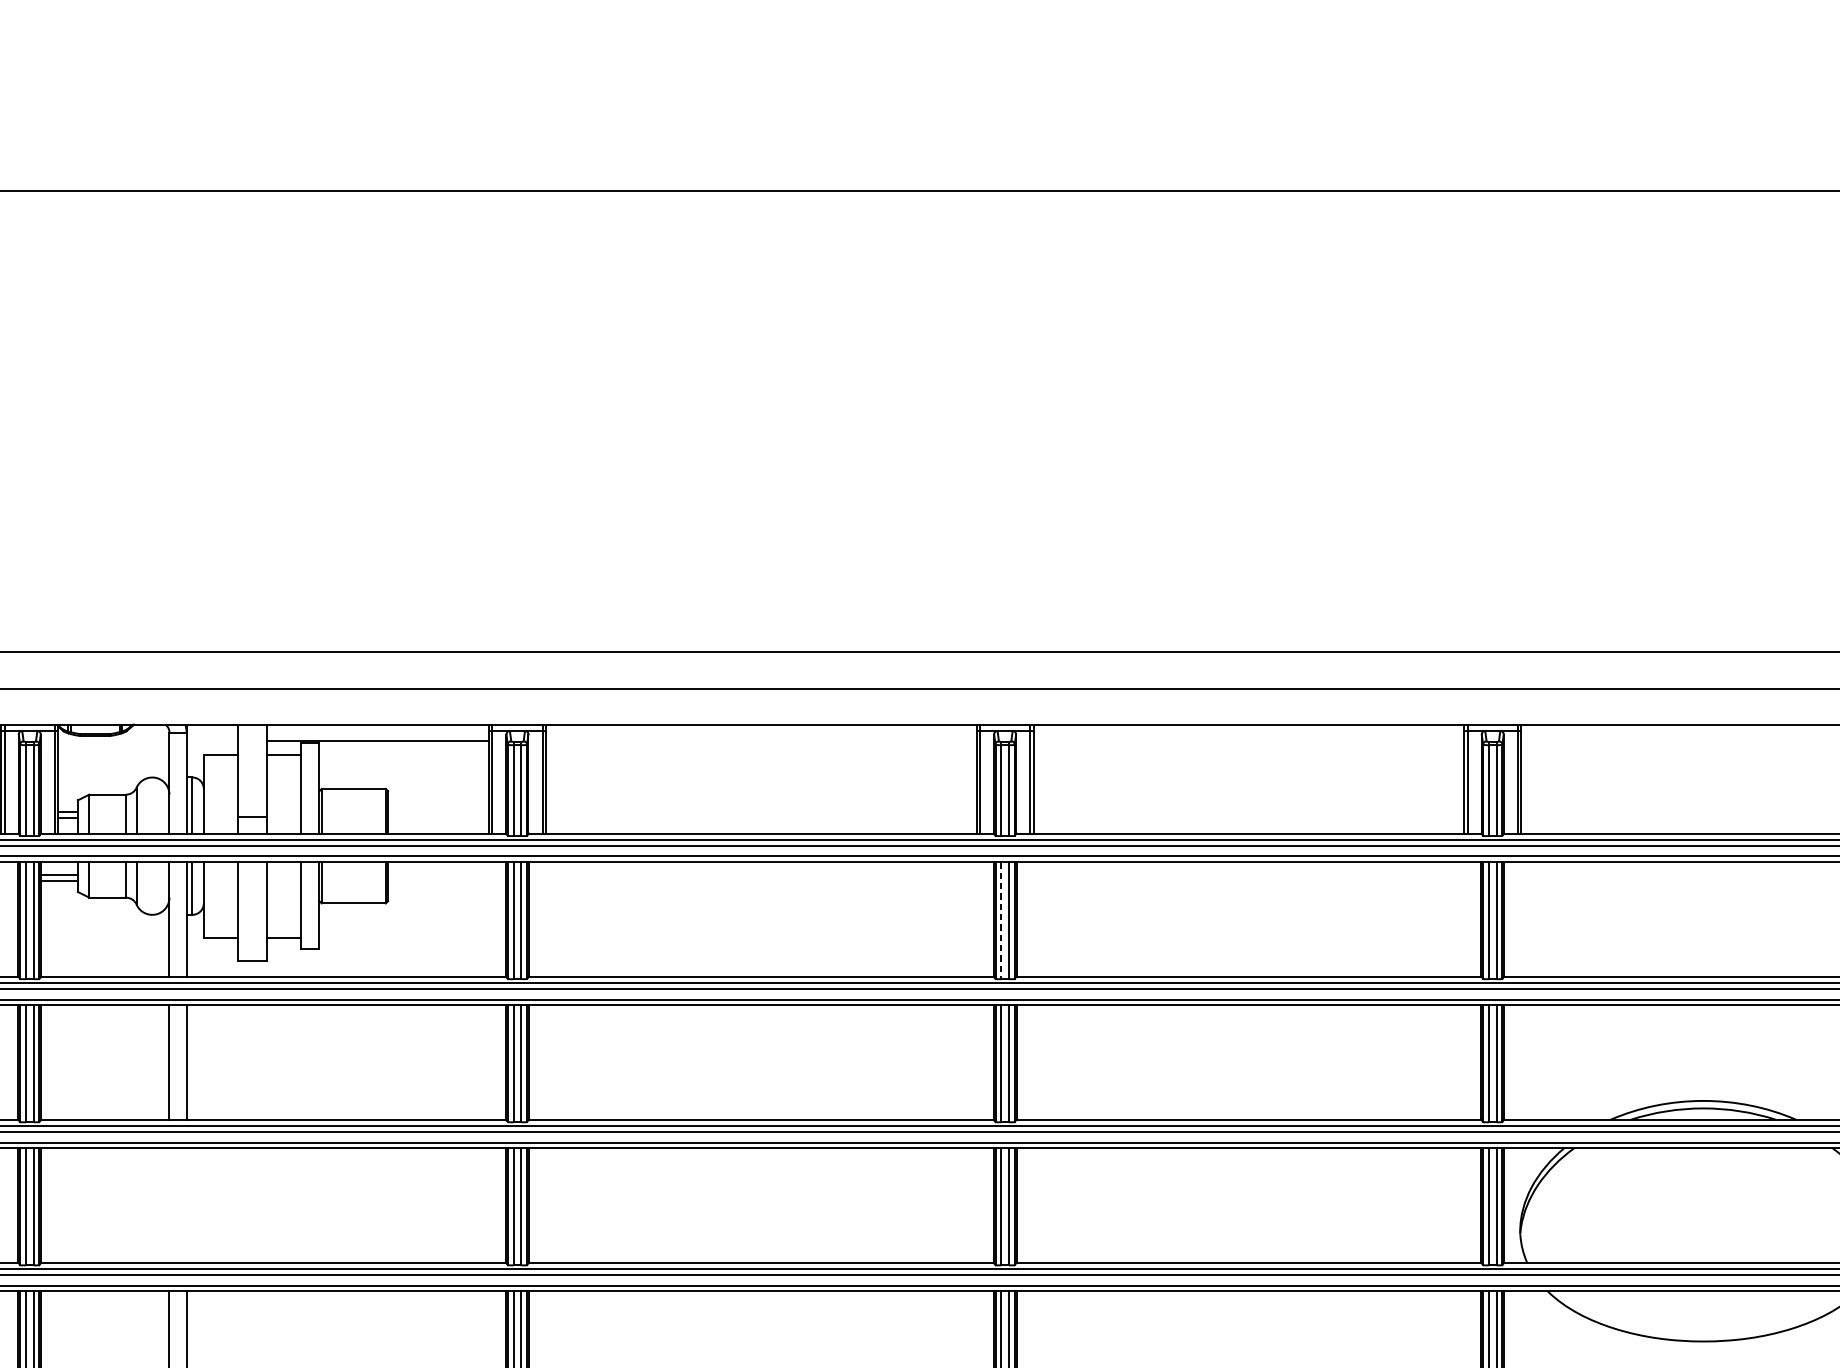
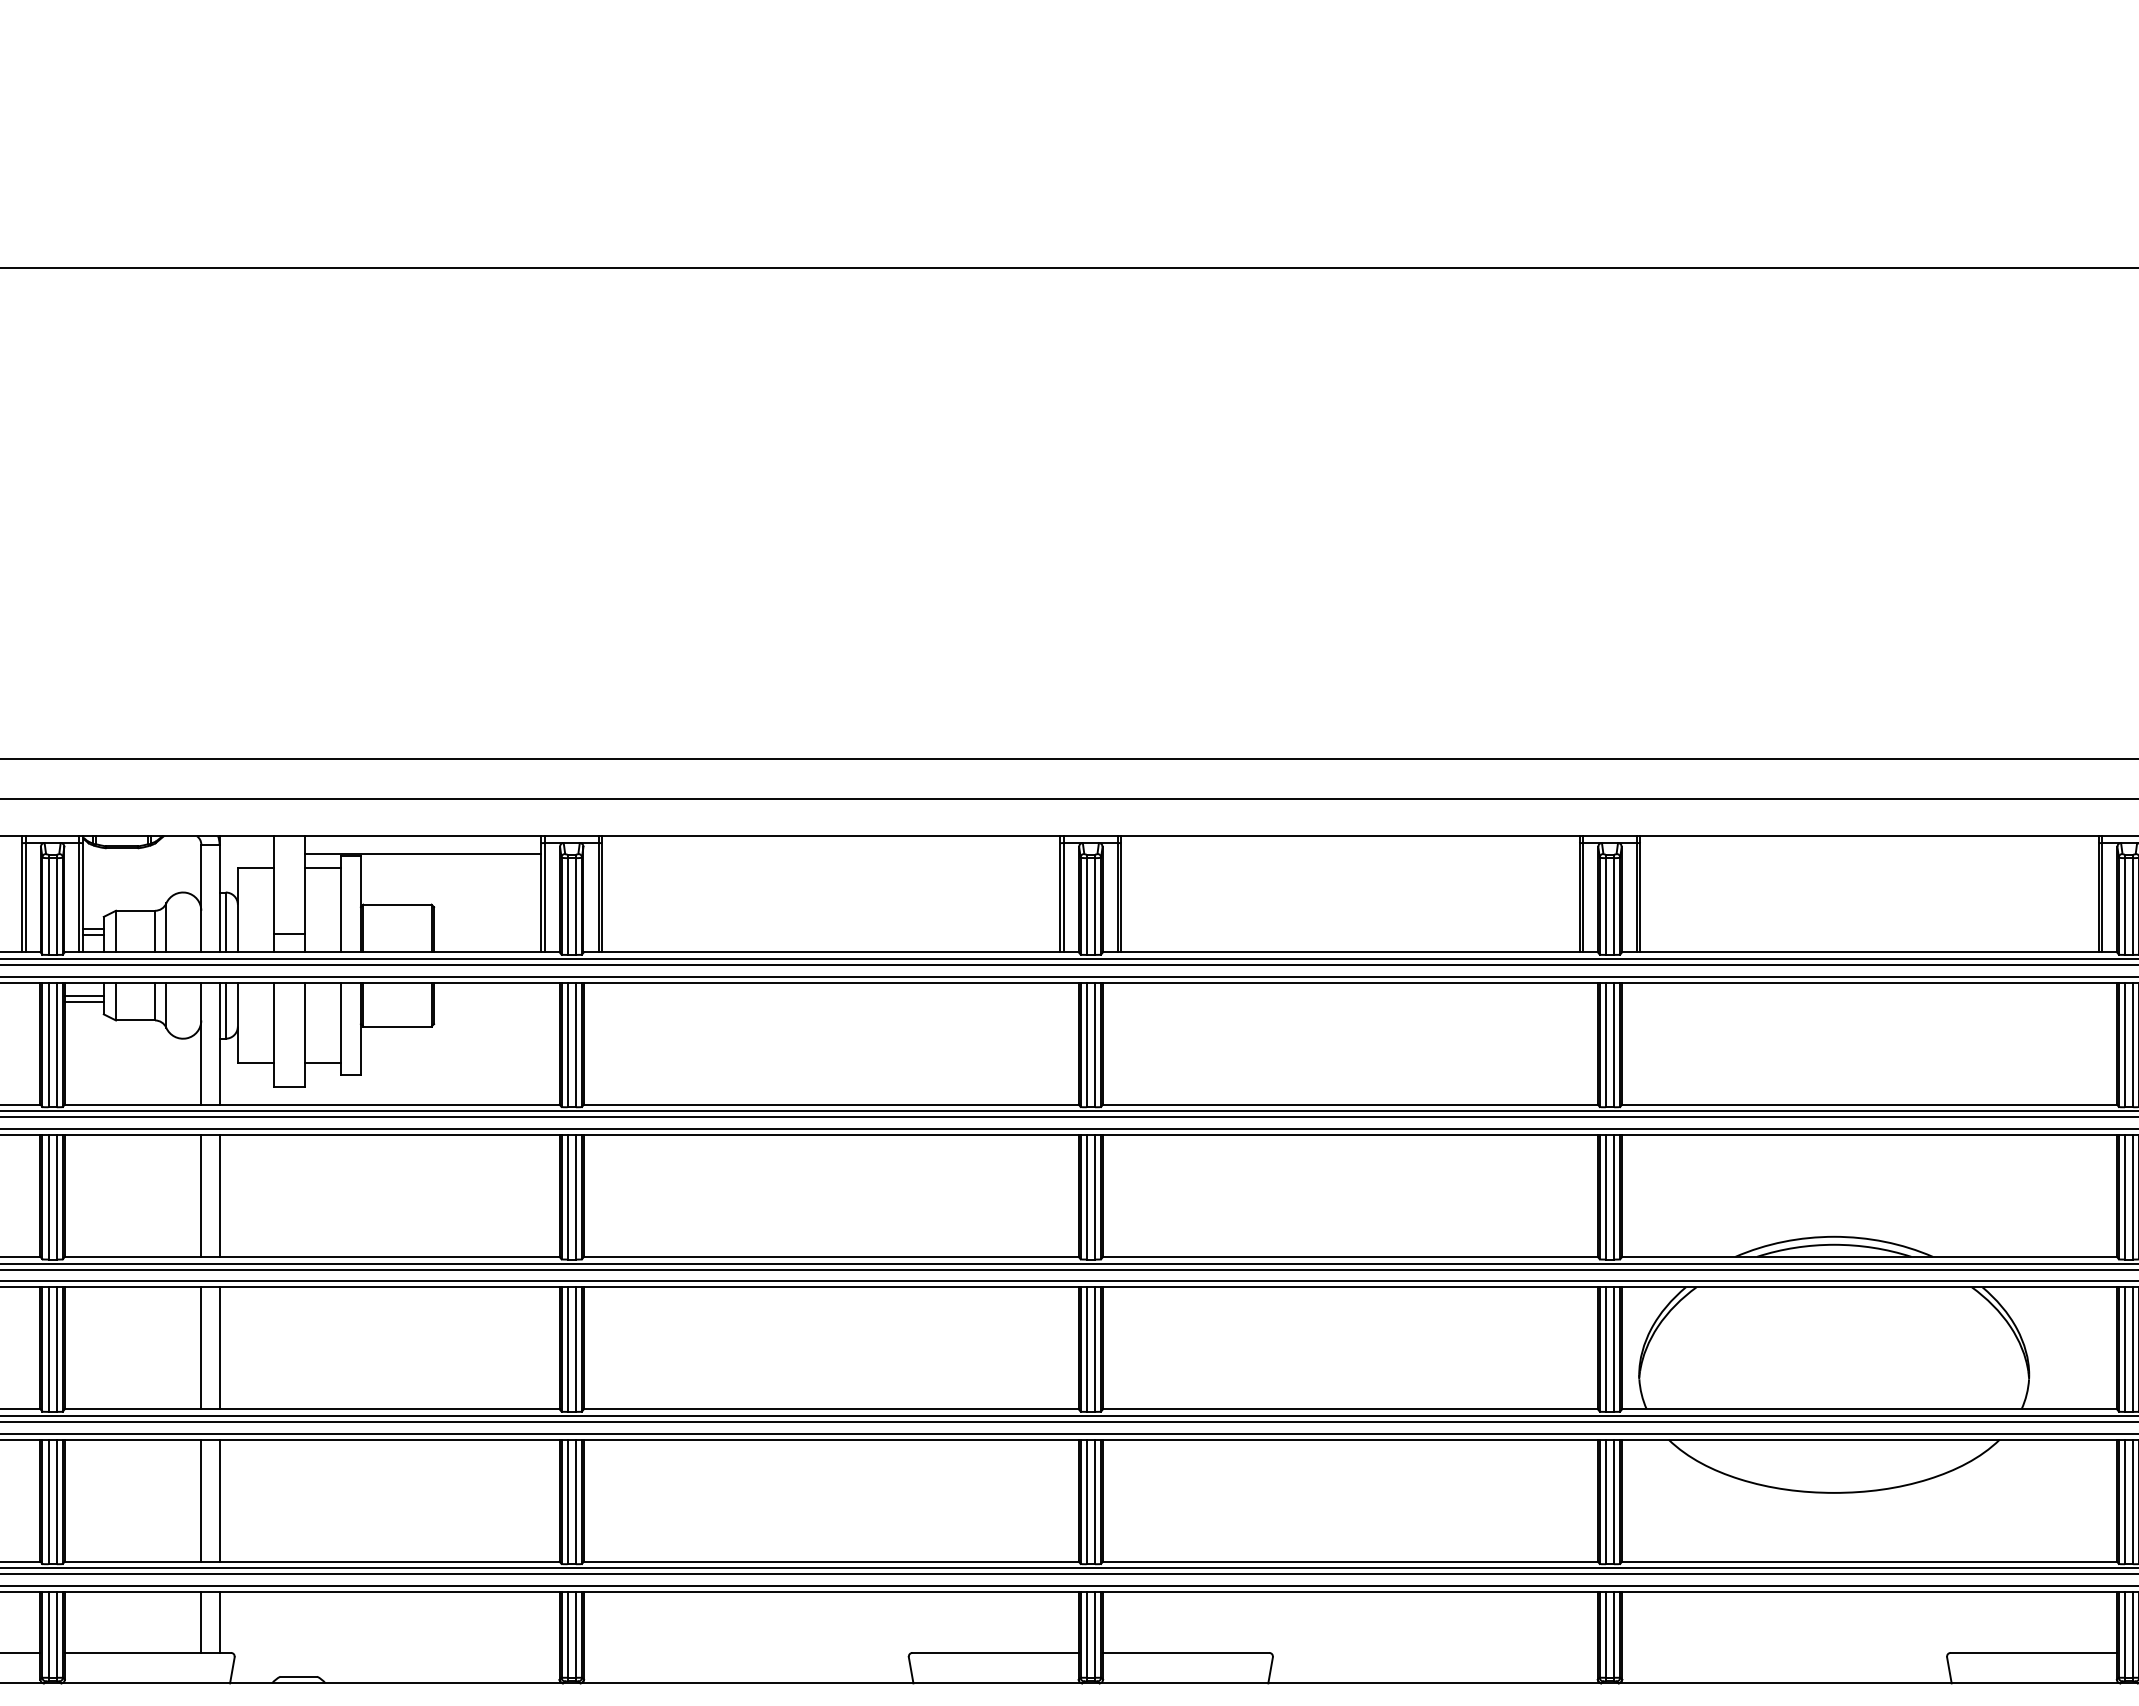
line: (1001, 921) -> (1086, 1045), dashed -> solid
line: (169, 1205) -> (201, 1348), added
line: (186, 1205) -> (219, 1348), added

